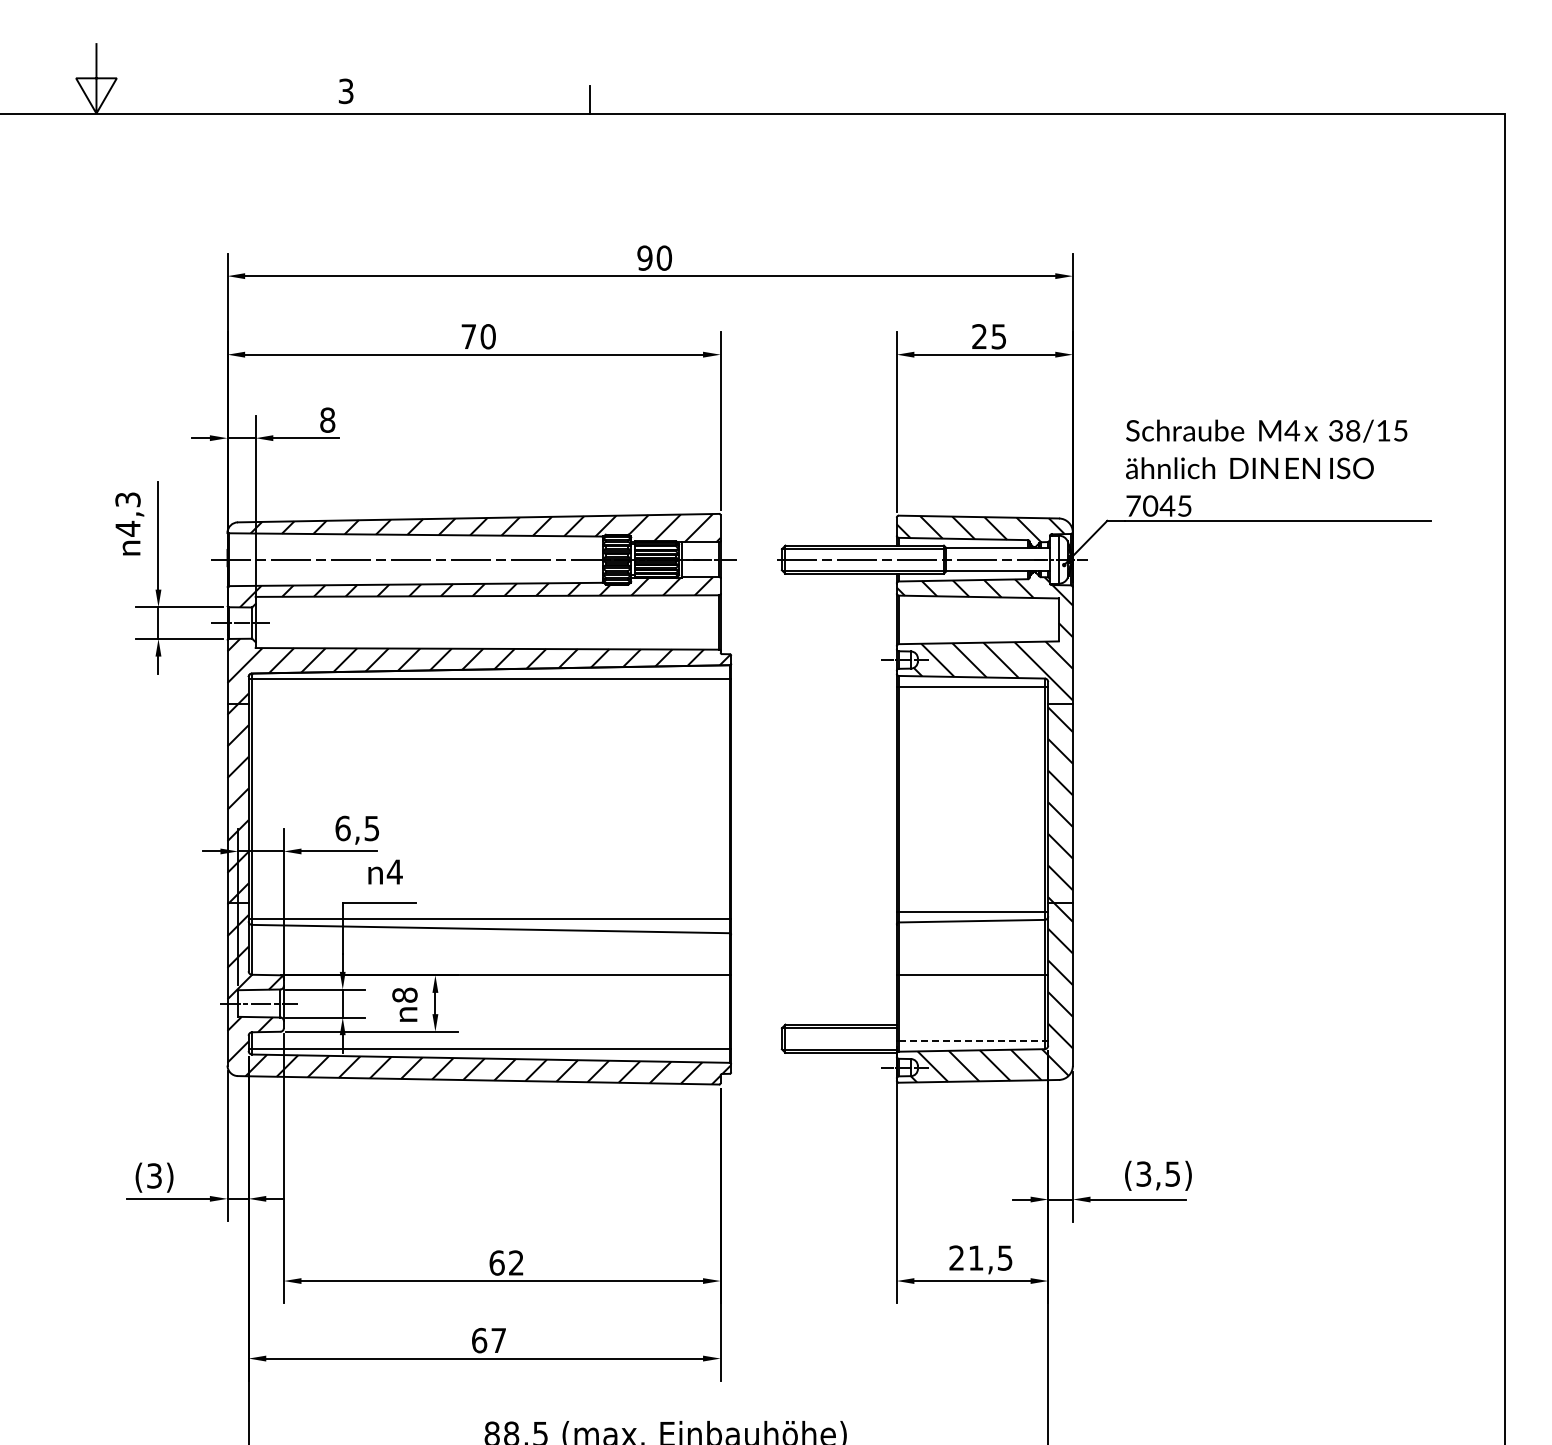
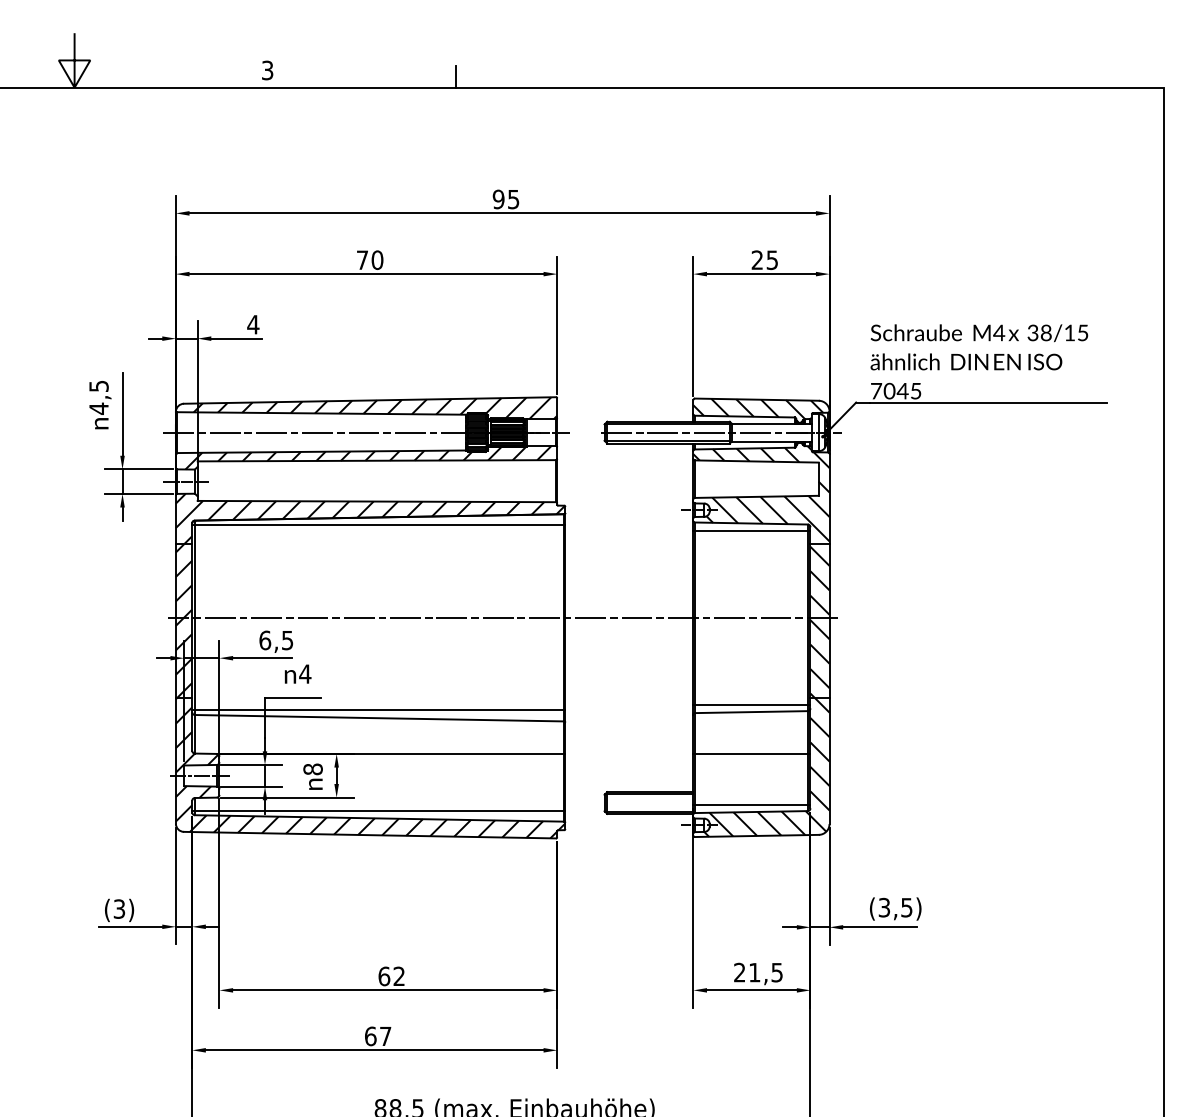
text: (663, 257) -> (513, 198), 90 -> 95
text: (327, 419) -> (253, 324), 8 -> 4
text: (127, 499) -> (98, 386), 4,3 -> 4,5
line: (649, 799) -> (502, 618), added
line: (971, 1041) -> (751, 805), dashed -> solid

